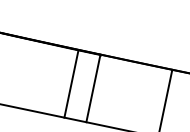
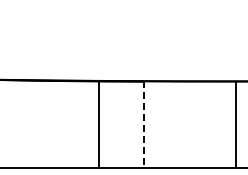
line: (71, 83) -> (98, 124), moved
line: (93, 89) -> (143, 125), solid -> dashed

